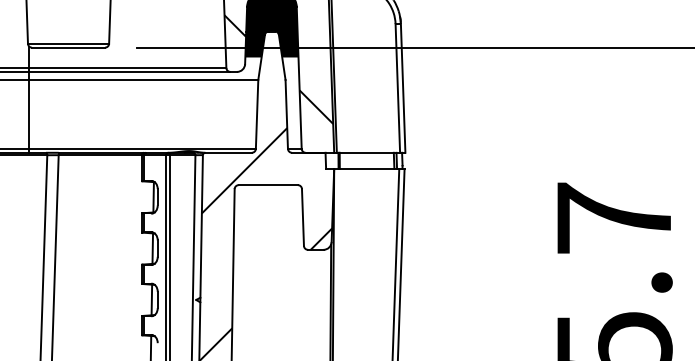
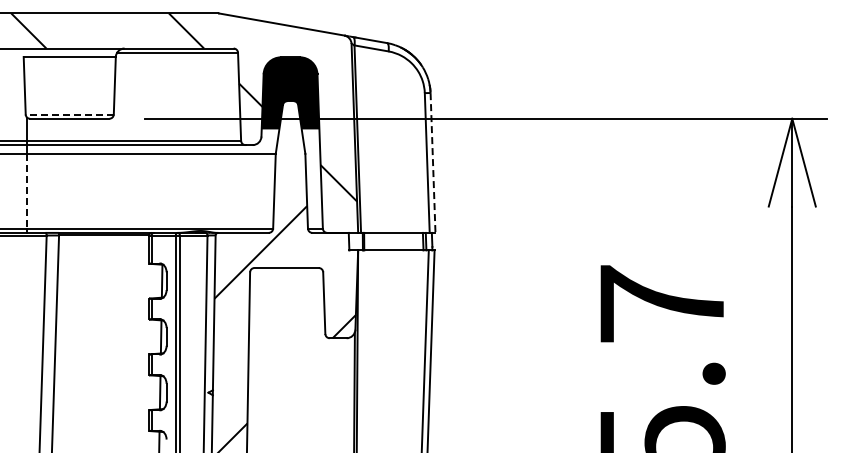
line: (68, 43) -> (69, 114), solid -> dashed
line: (403, 88) -> (433, 163), solid -> dashed
line: (29, 114) -> (27, 191), solid -> dashed

